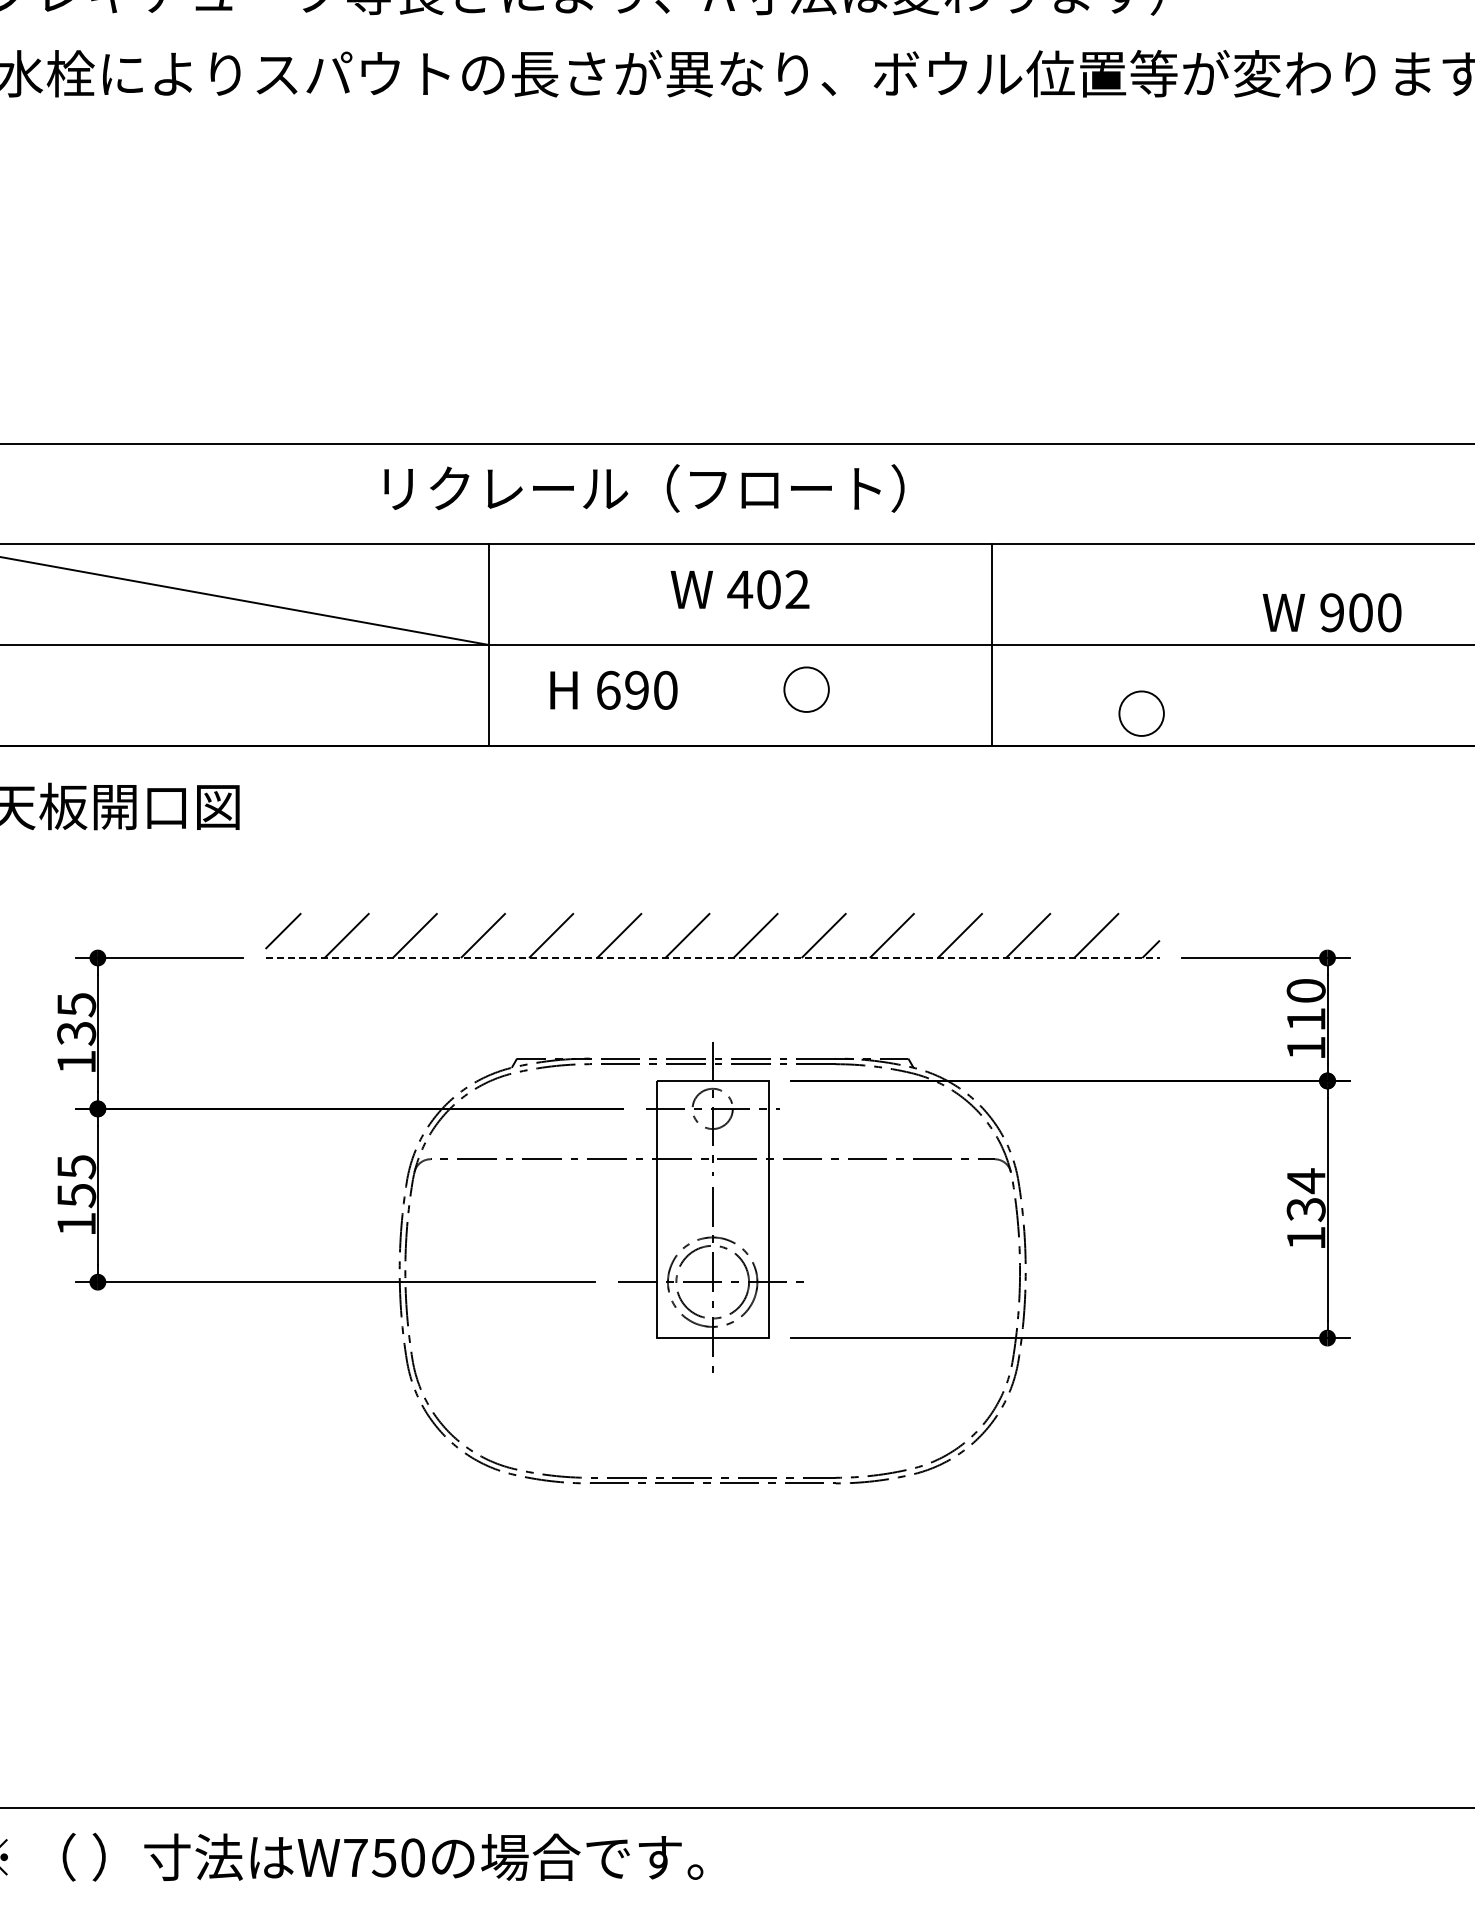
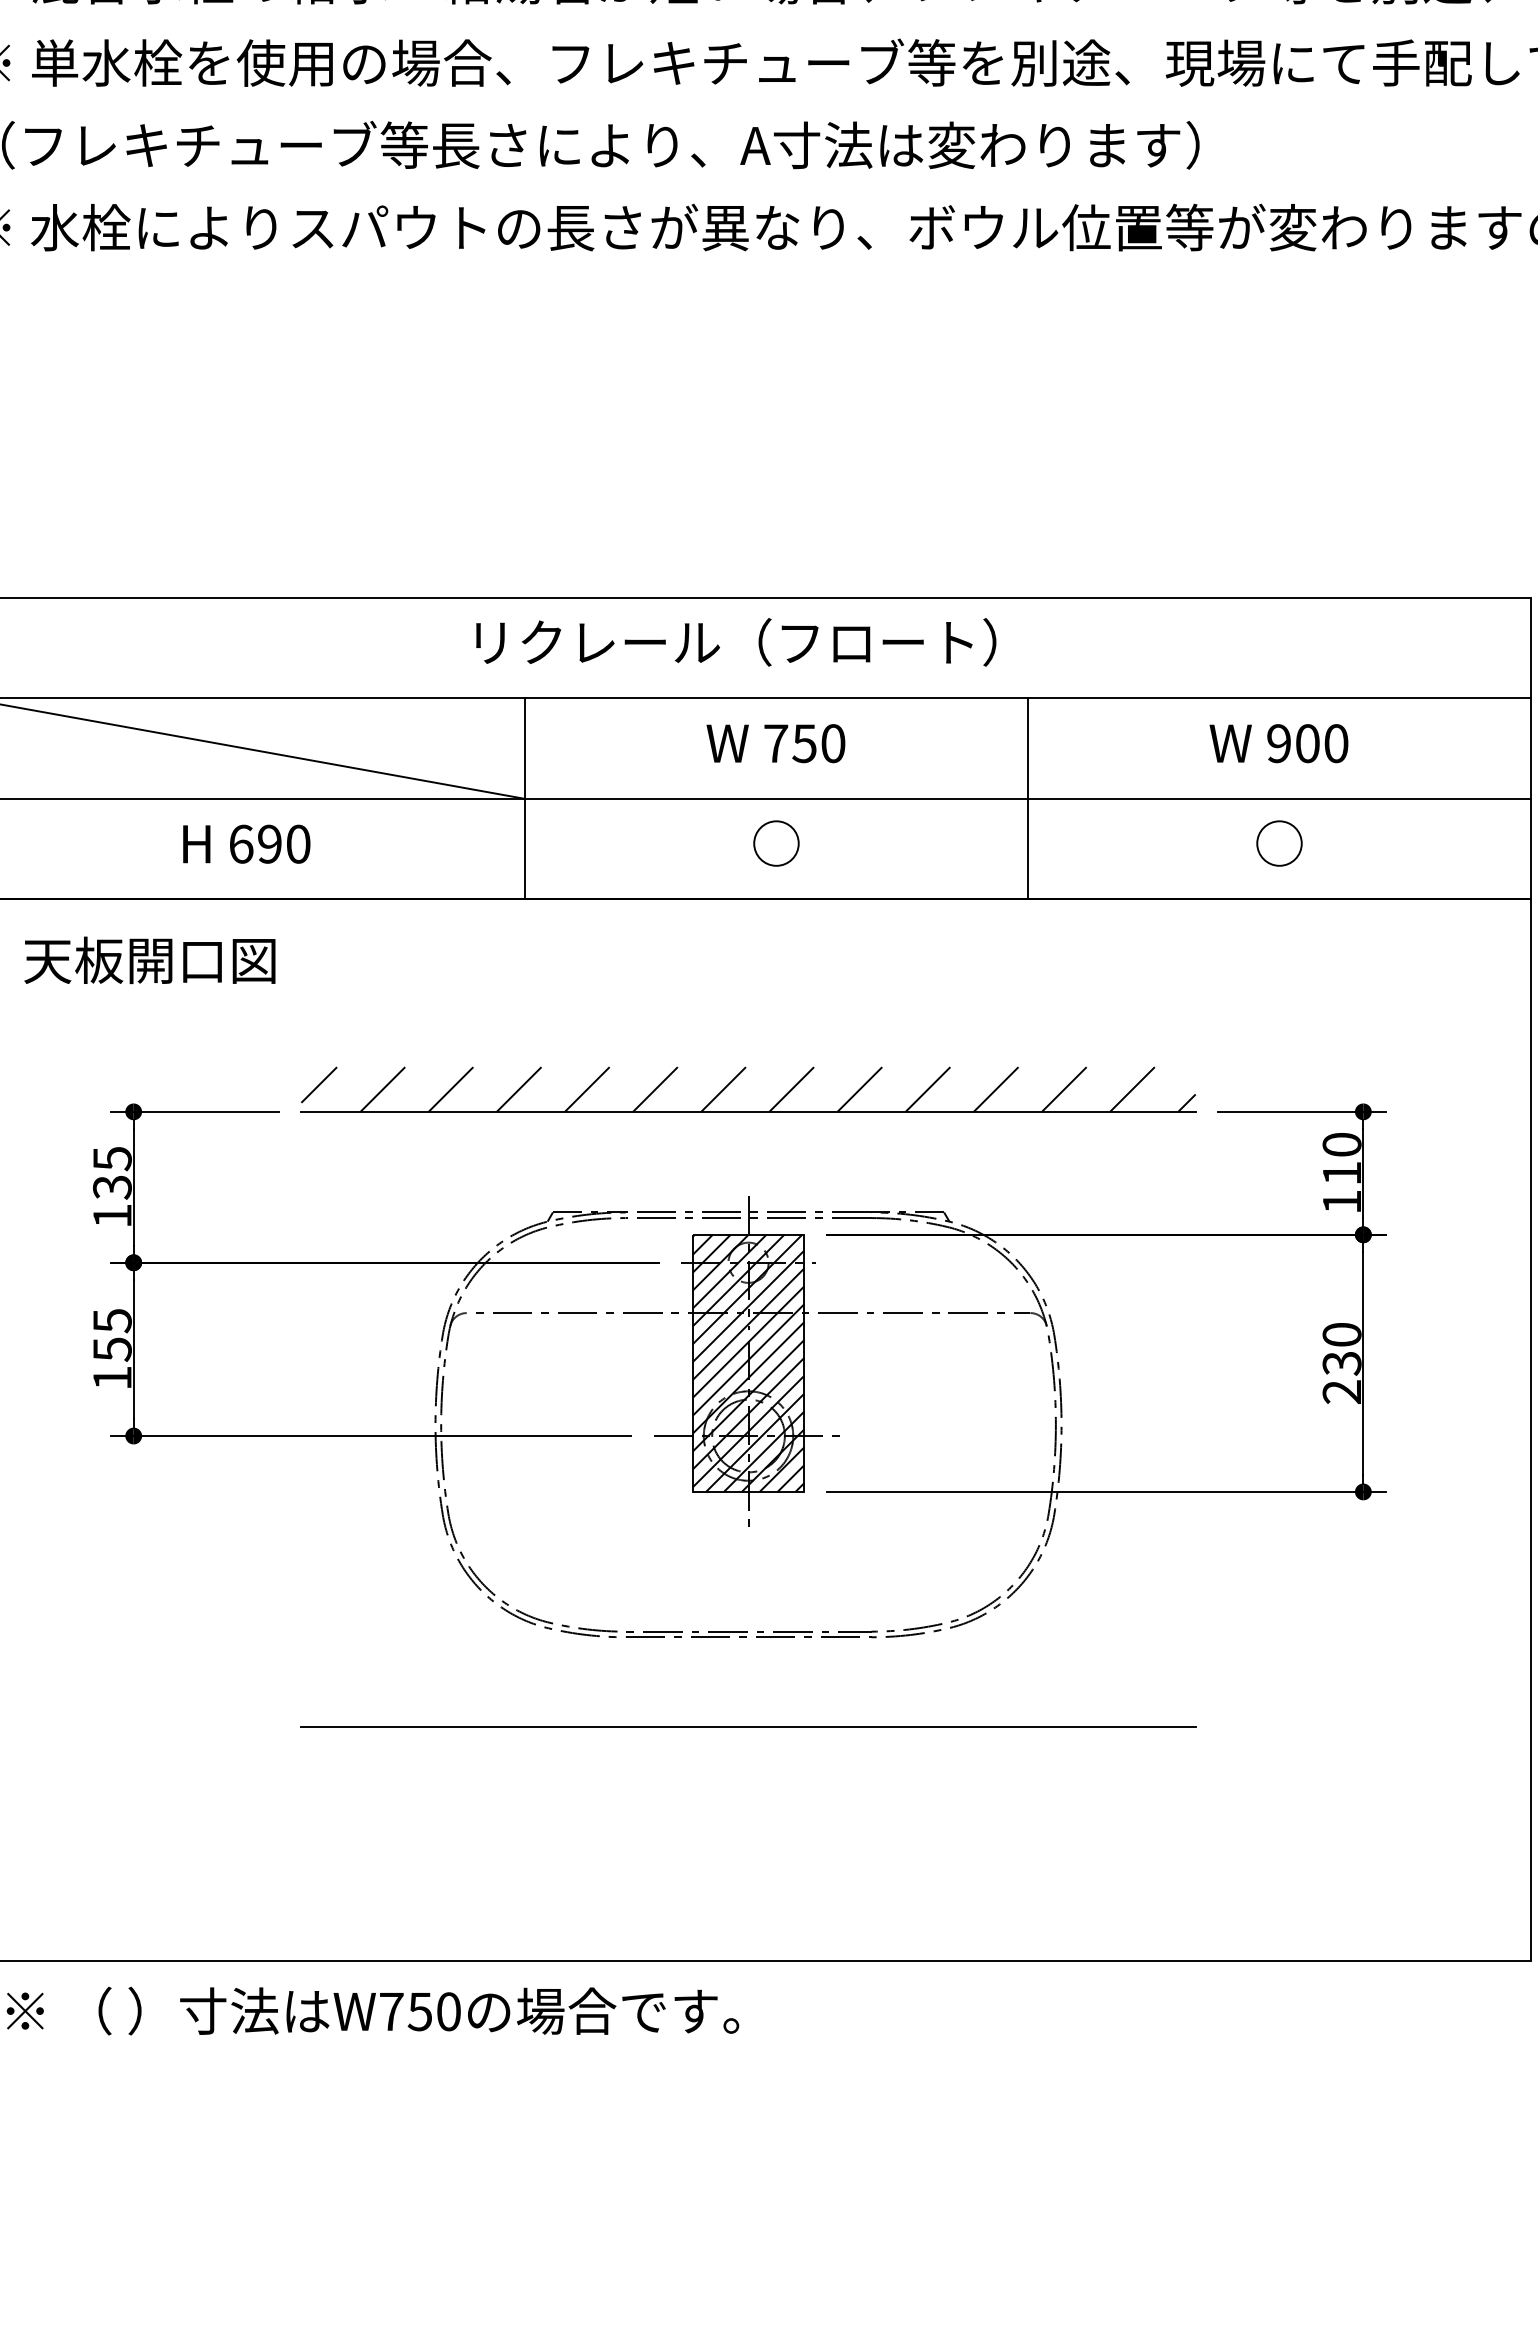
text: (644, 488) -> (736, 642), moved
text: (768, 589) -> (804, 743), 402 -> 750
text: (1331, 612) -> (1278, 743), moved
text: (613, 689) -> (246, 843), moved
text: (806, 689) -> (776, 843), moved
text: (1141, 713) -> (1279, 843), moved
line: (713, 957) -> (749, 1111), dashed -> solid
hatch: (712, 1208) -> (748, 1362), added
text: (1305, 1208) -> (1341, 1362), 134 -> 230
line: (712, 1572) -> (748, 1726), added

